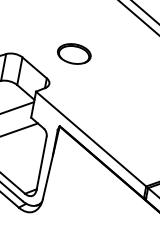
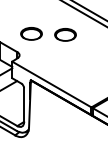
part: (127, 64) -> (65, 34), added

